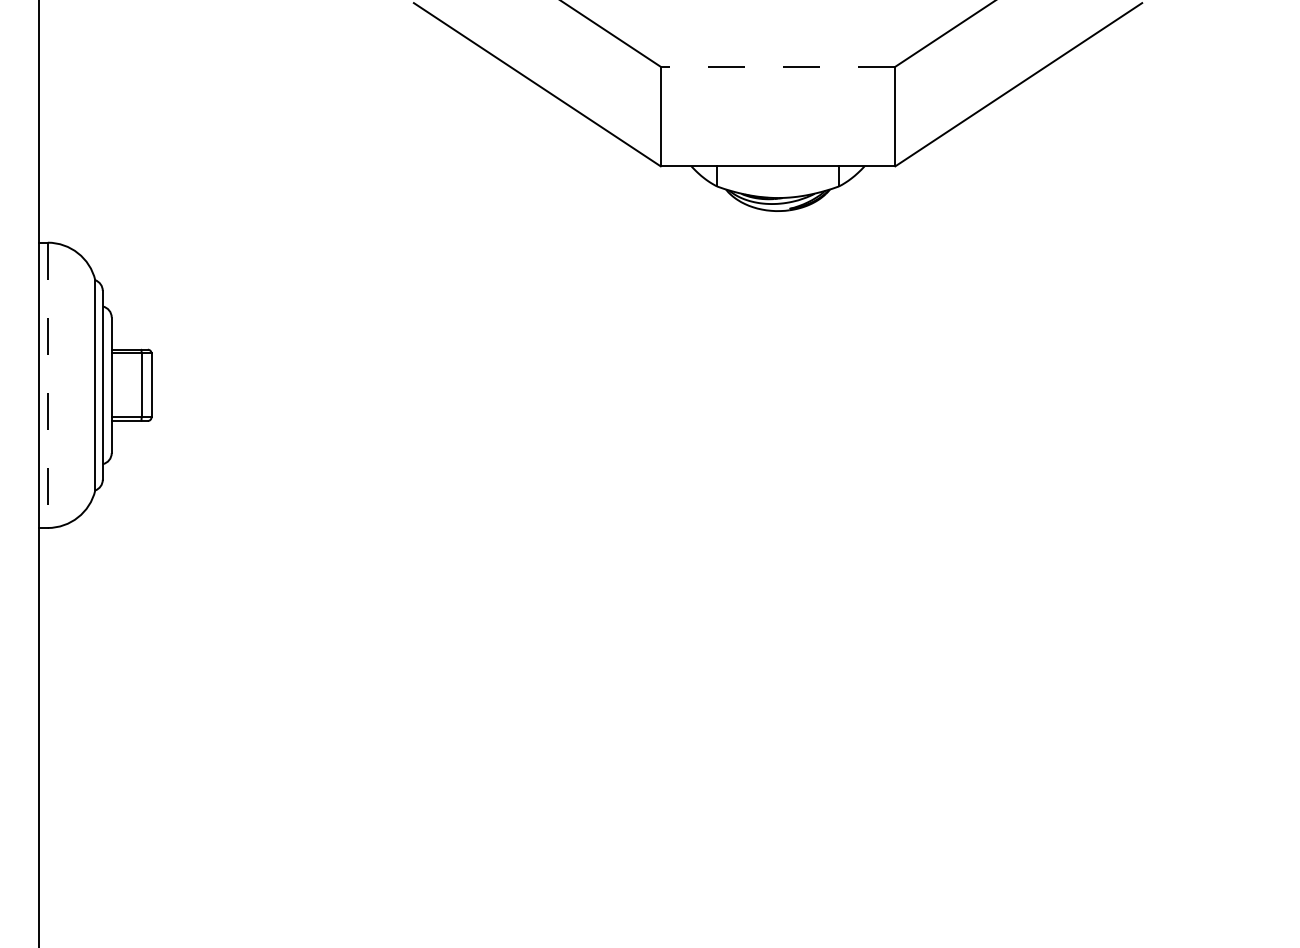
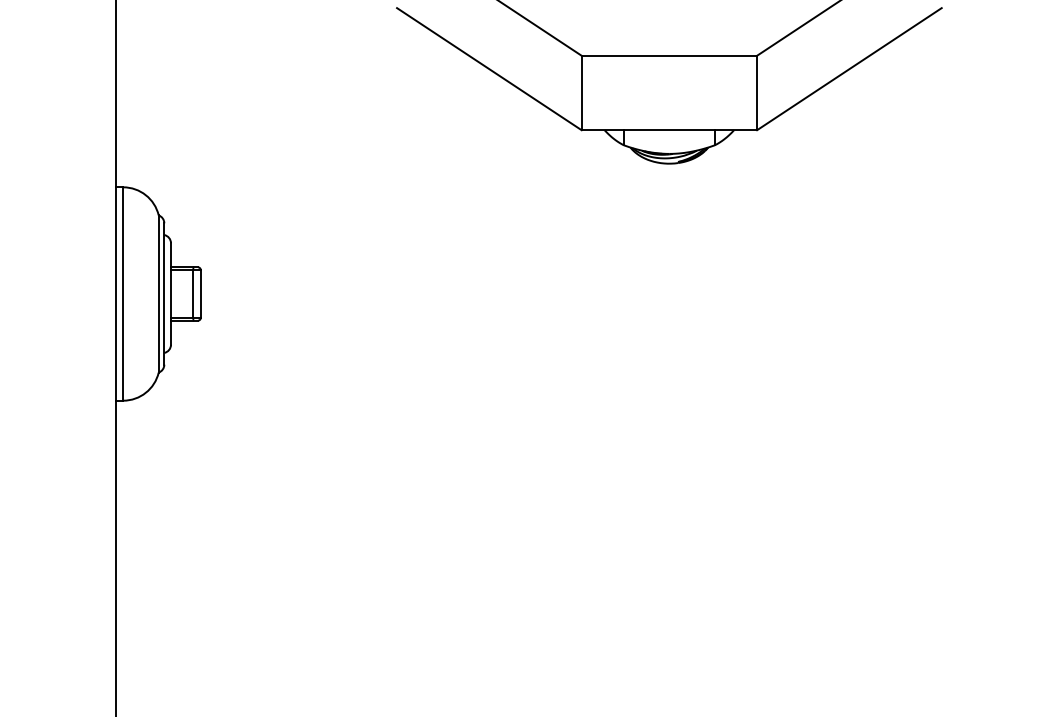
line: (778, 66) -> (669, 55), dashed -> solid
line: (48, 385) -> (123, 294), dashed -> solid

